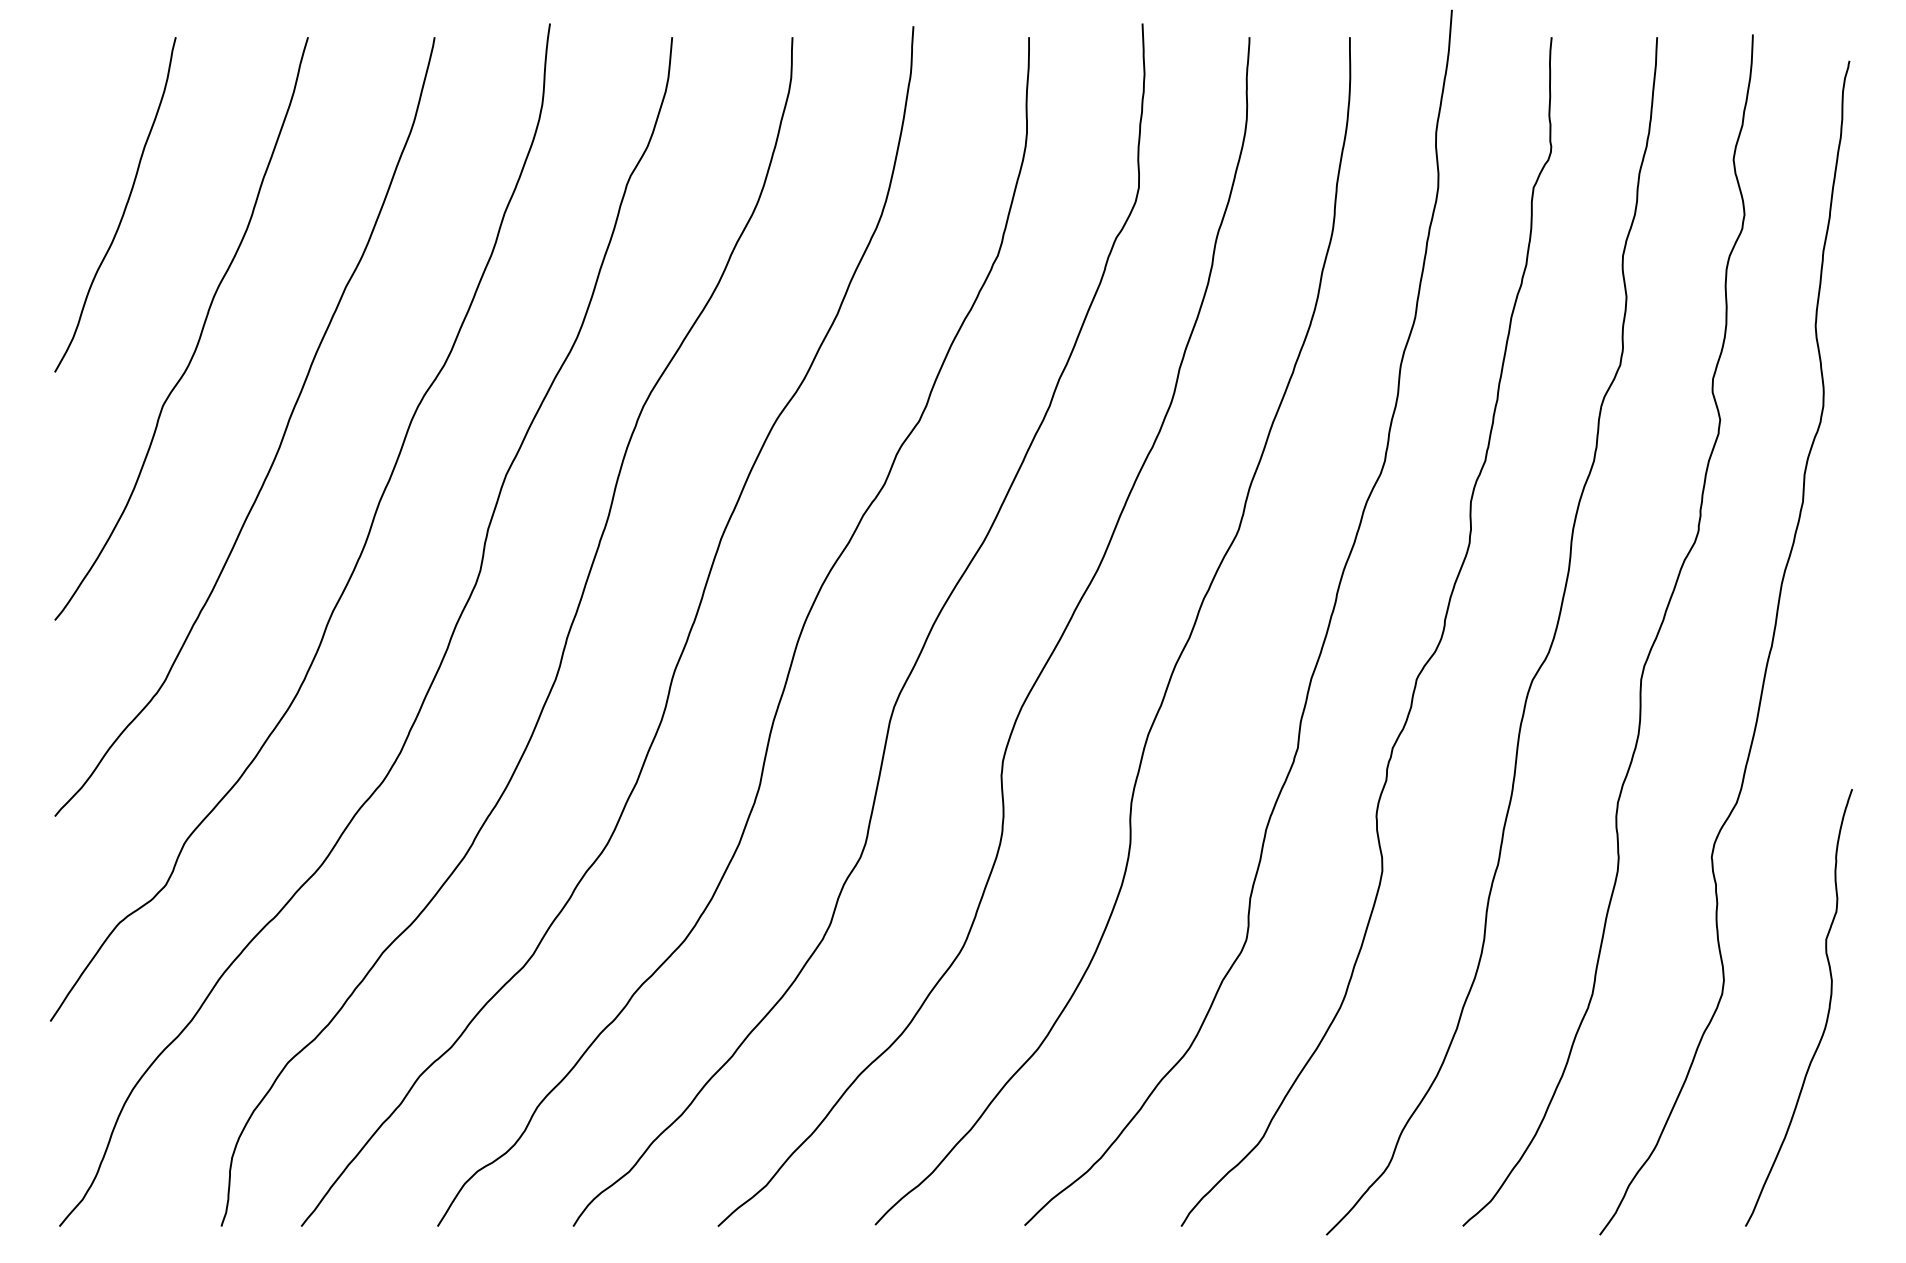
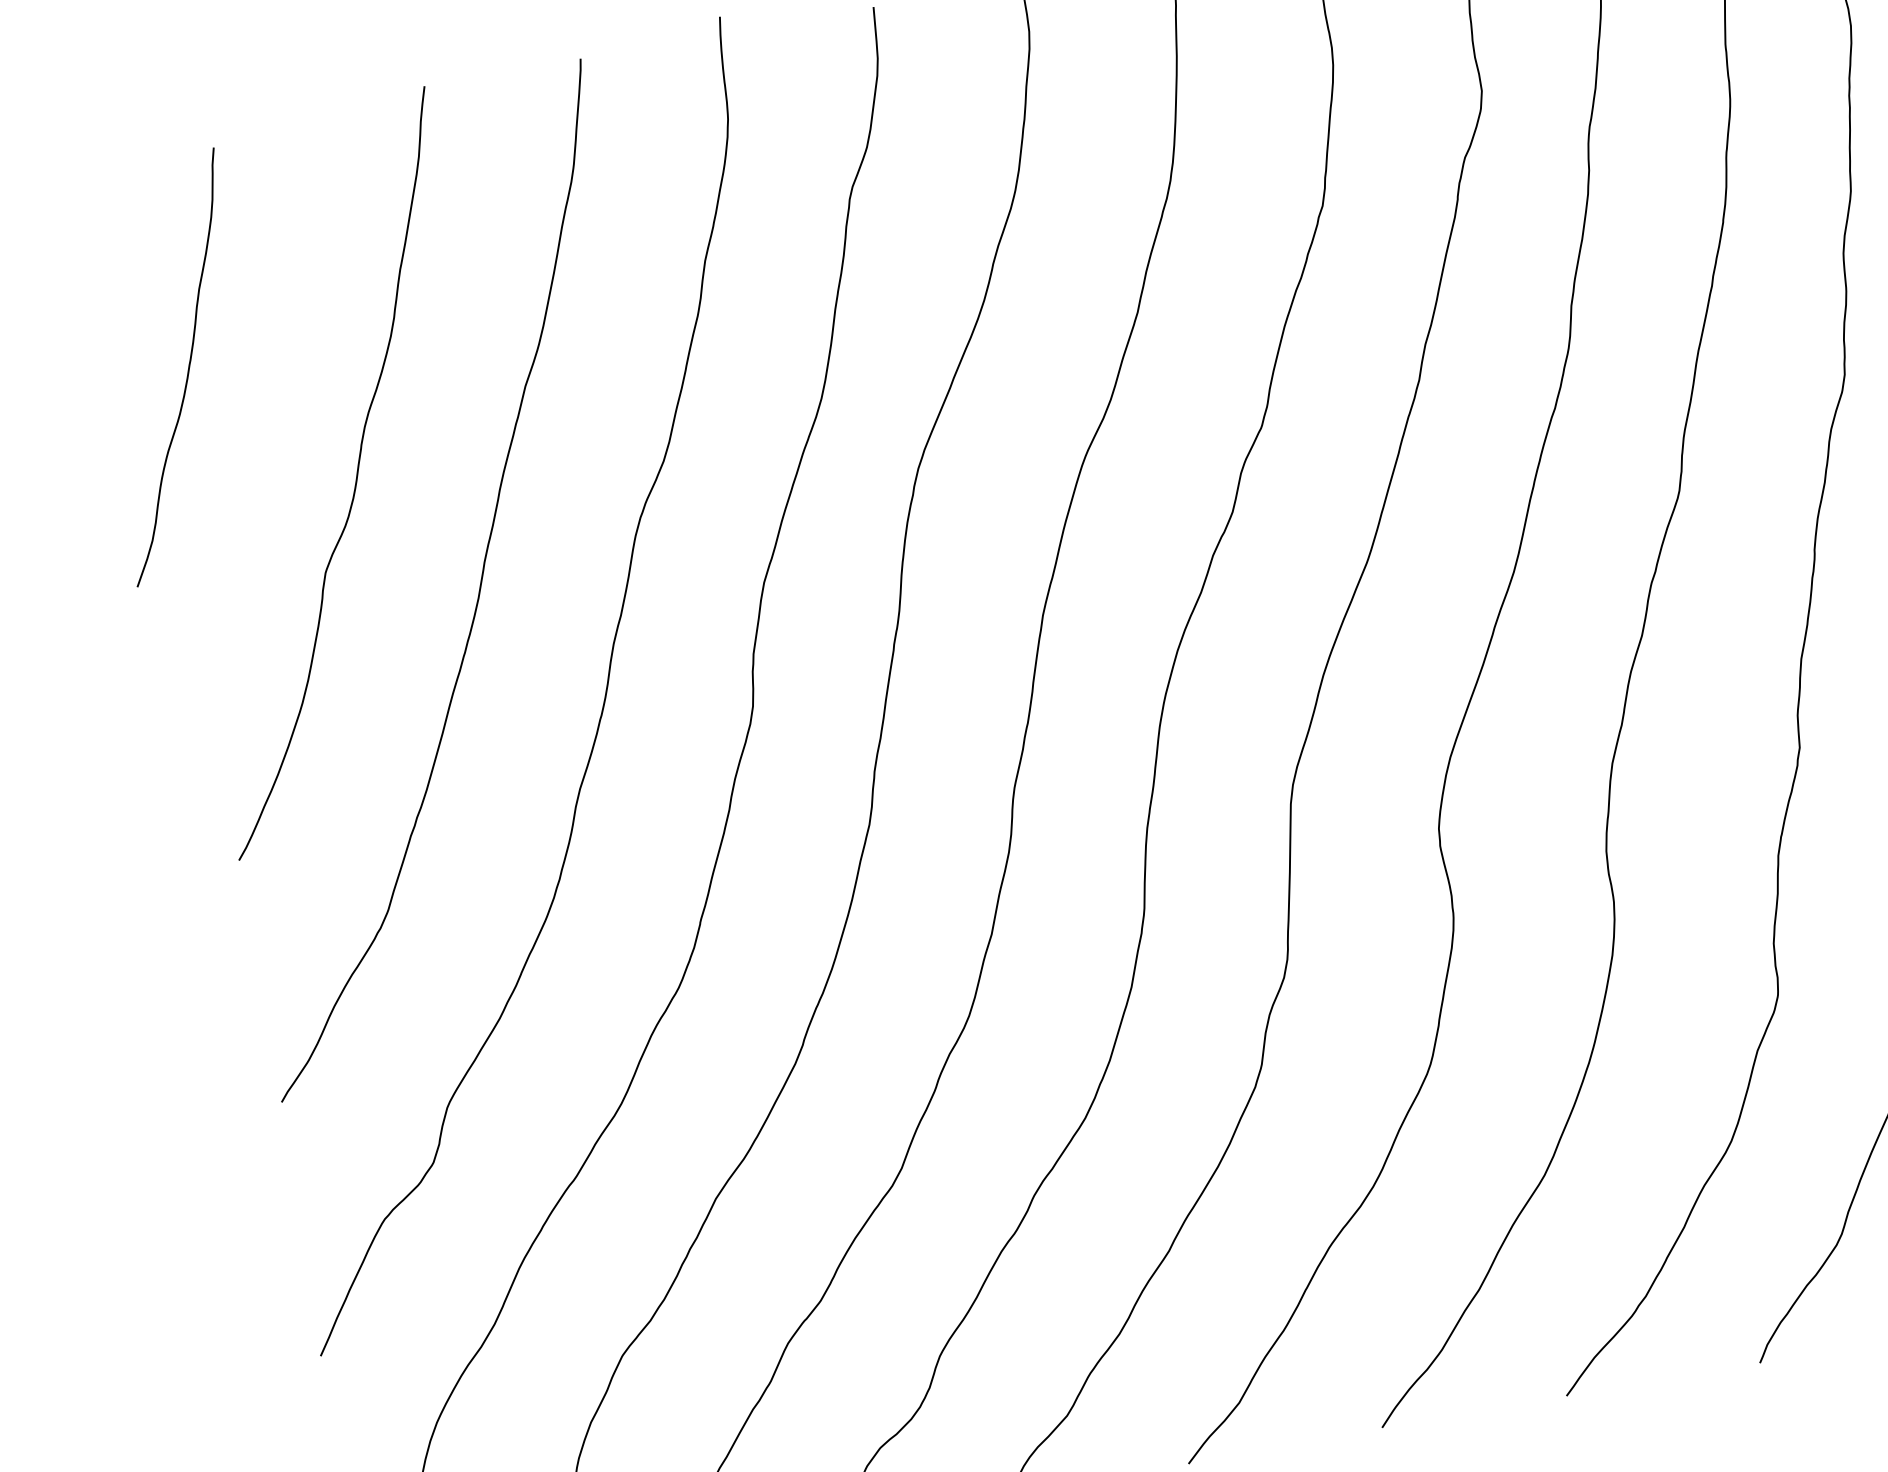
curve: (124, 207) -> (187, 368), moved

